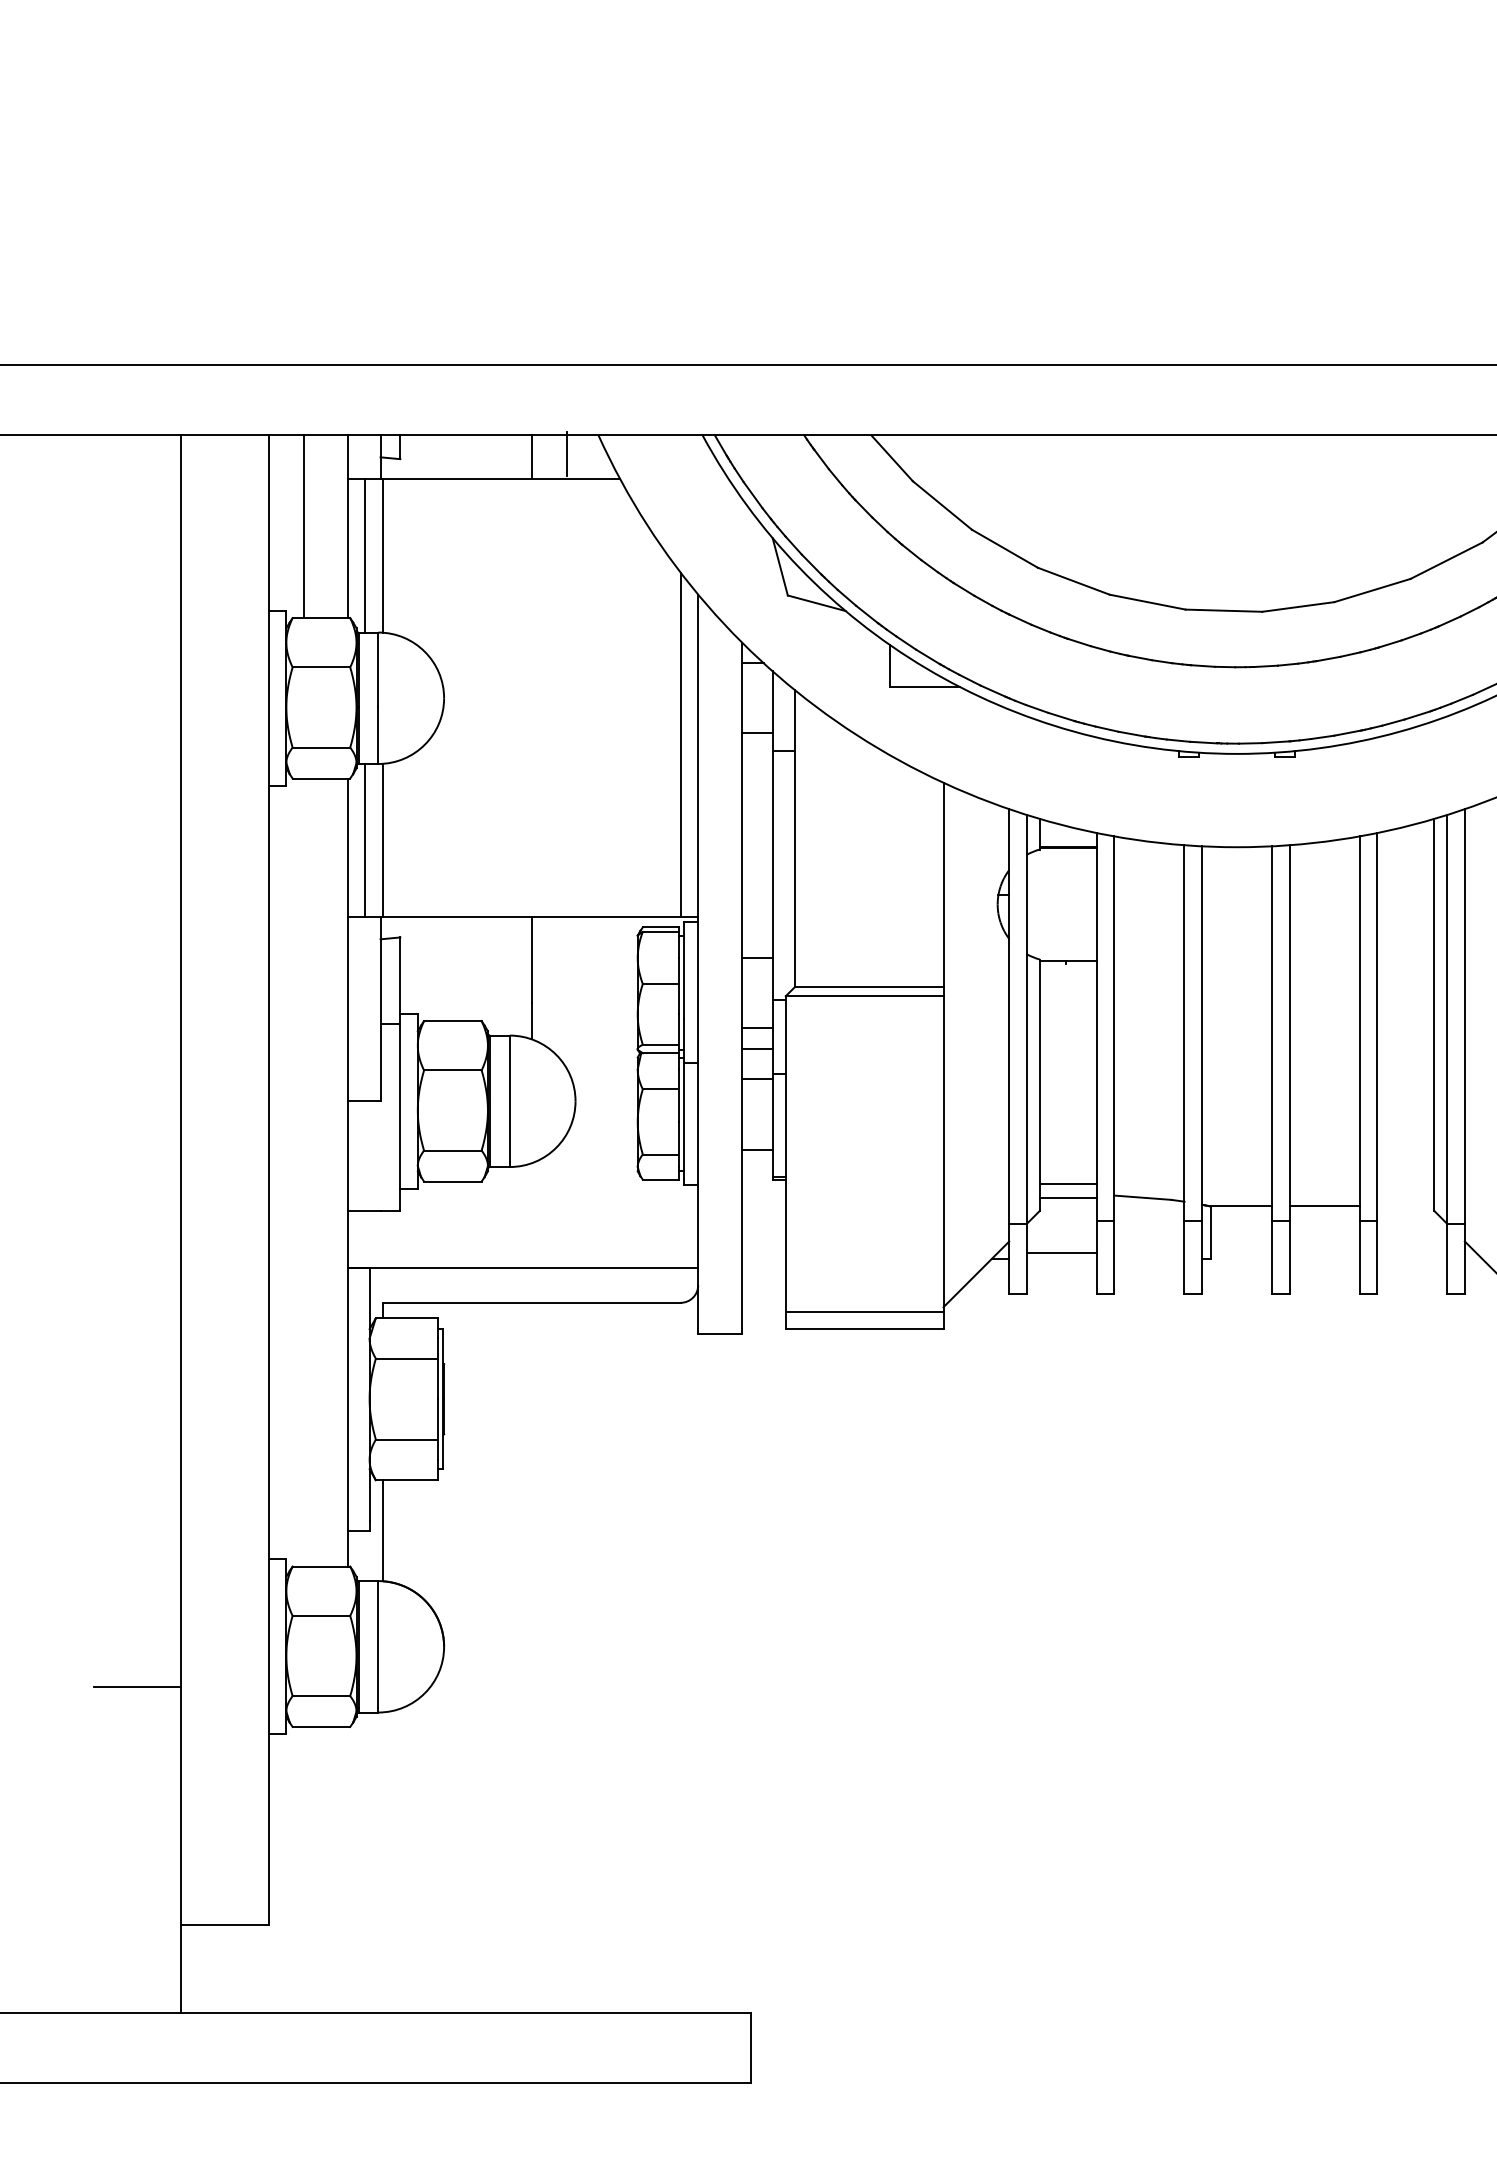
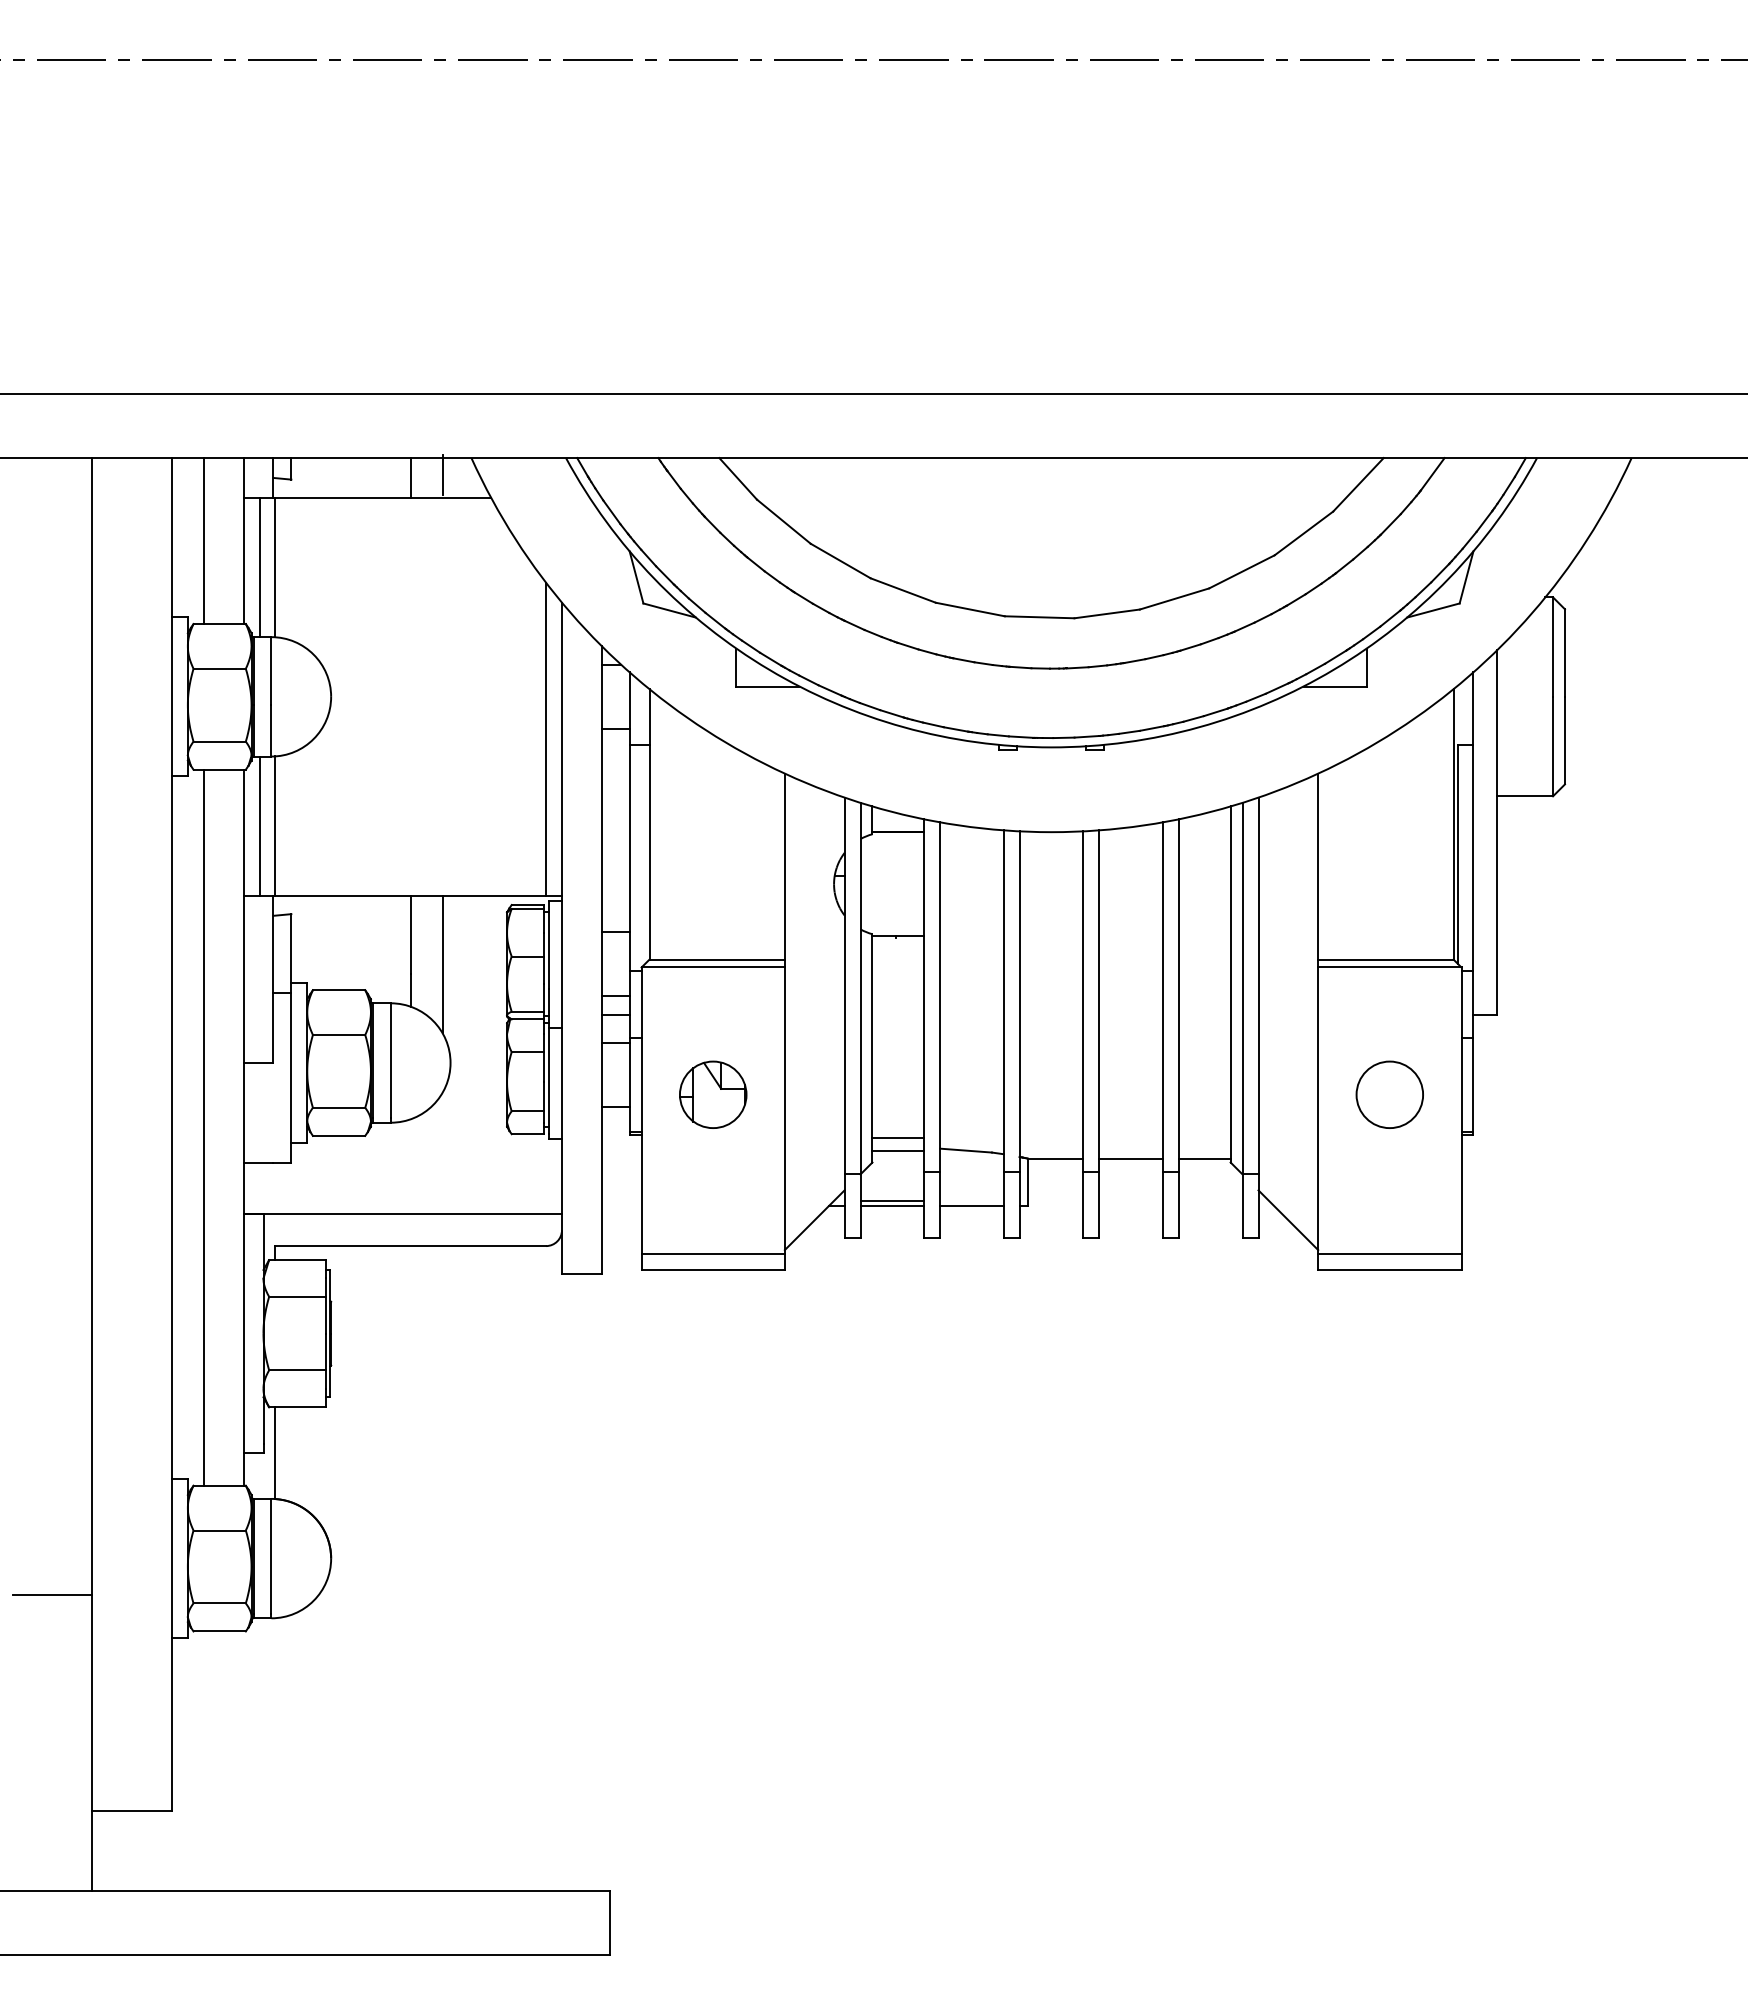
line: (566, 992) -> (442, 964), added
part: (864, 1135) -> (713, 1094), added
line: (303, 1172) -> (203, 1127), added
line: (1405, 1206) -> (1204, 1158), added
line: (1061, 1259) -> (892, 1206), added
line: (1148, 1259) -> (971, 1206), added

